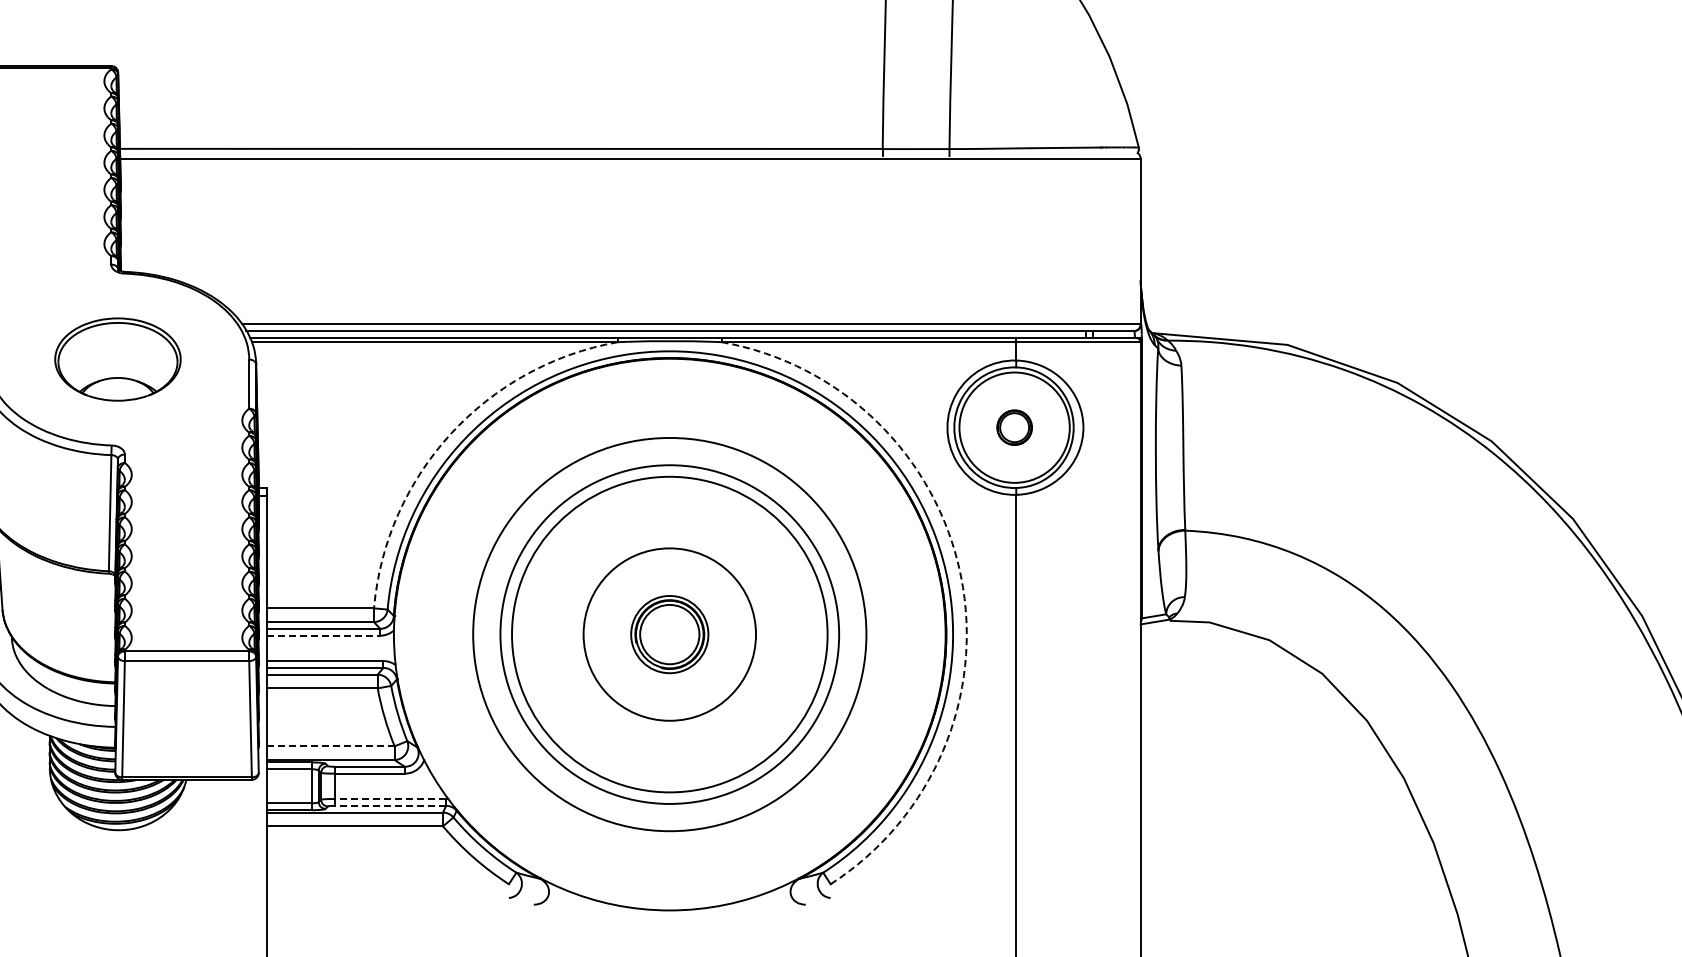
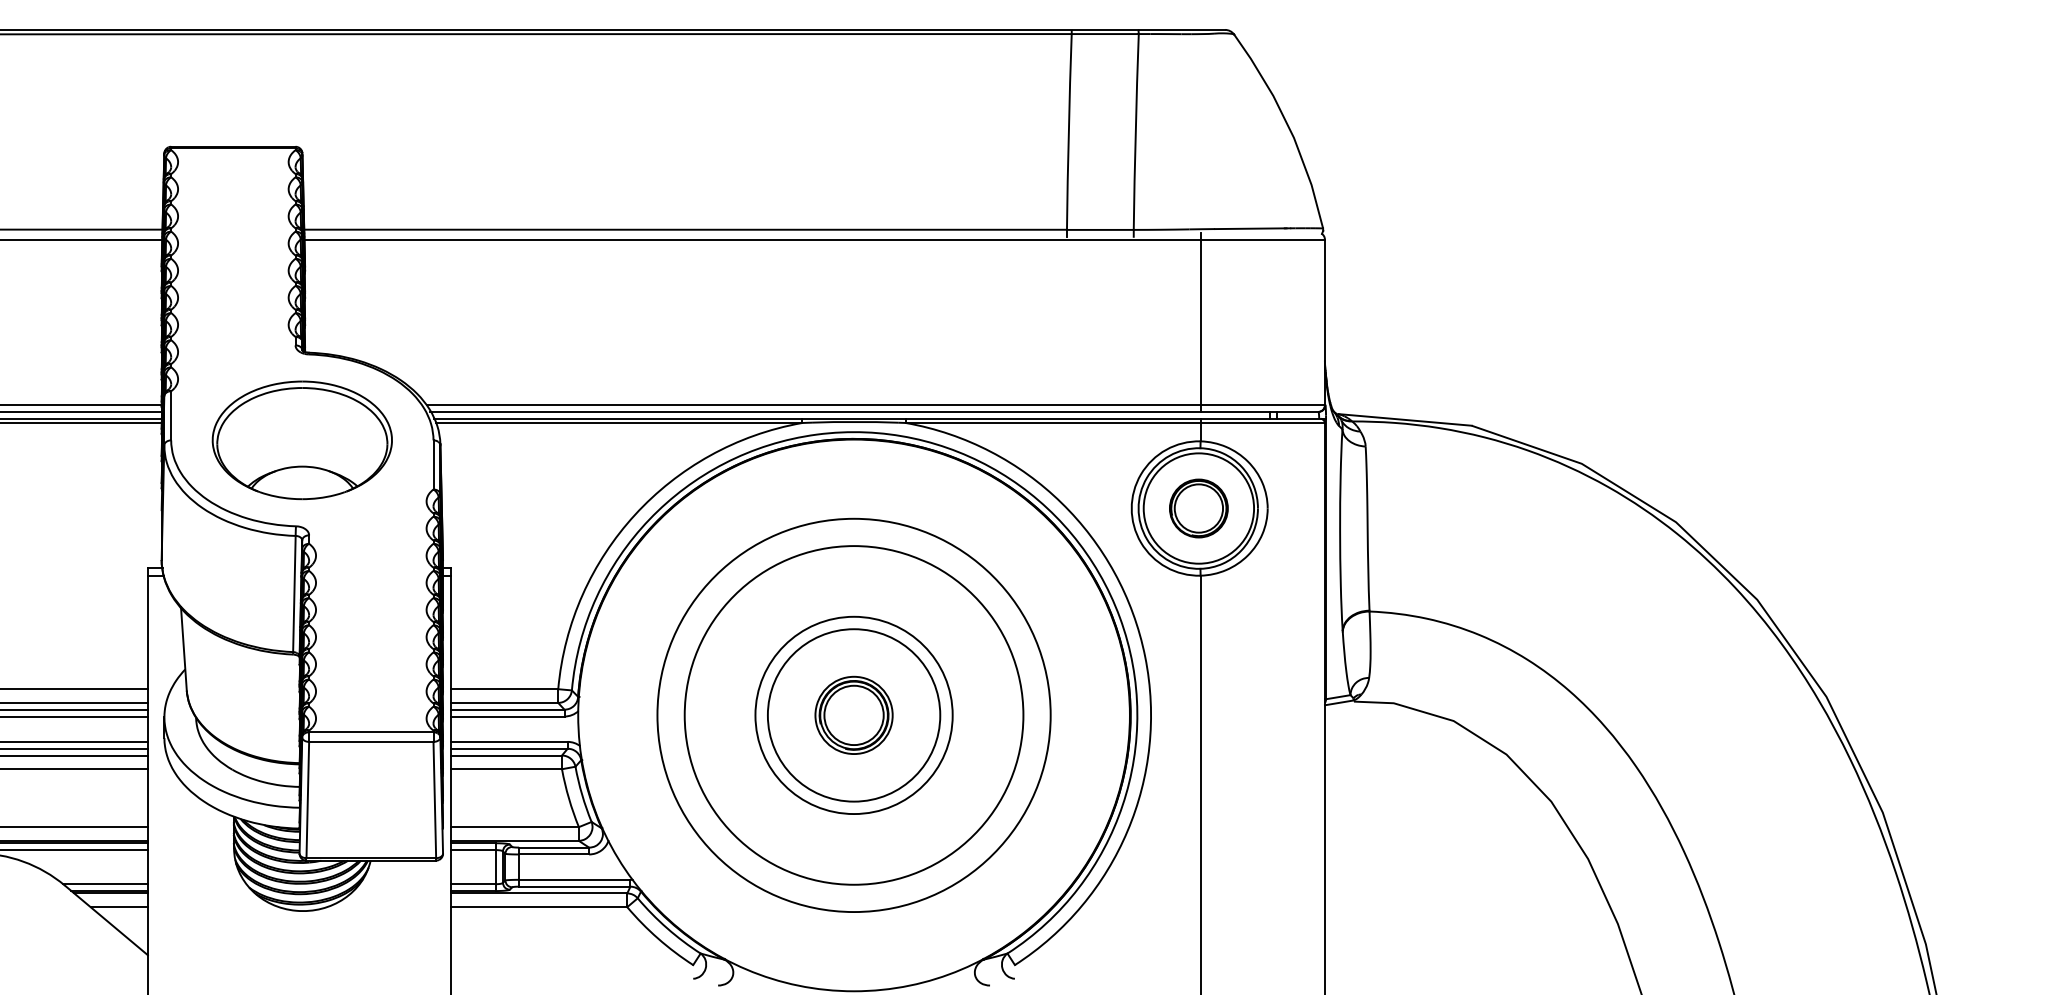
line: (1016, 240) -> (1200, 321), added
part: (117, 359) -> (301, 440), size x1.43
part: (1014, 427) -> (1198, 508), size x1.67
arc: (451, 433) -> (635, 514), dashed -> solid
arc: (961, 575) -> (1145, 656), dashed -> solid
circle: (669, 634) -> (853, 715), size x0.62
line: (323, 635) -> (507, 716), dashed -> solid
line: (331, 746) -> (515, 827), dashed -> solid
line: (390, 798) -> (574, 879), dashed -> solid
line: (390, 805) -> (574, 886), dashed -> solid

